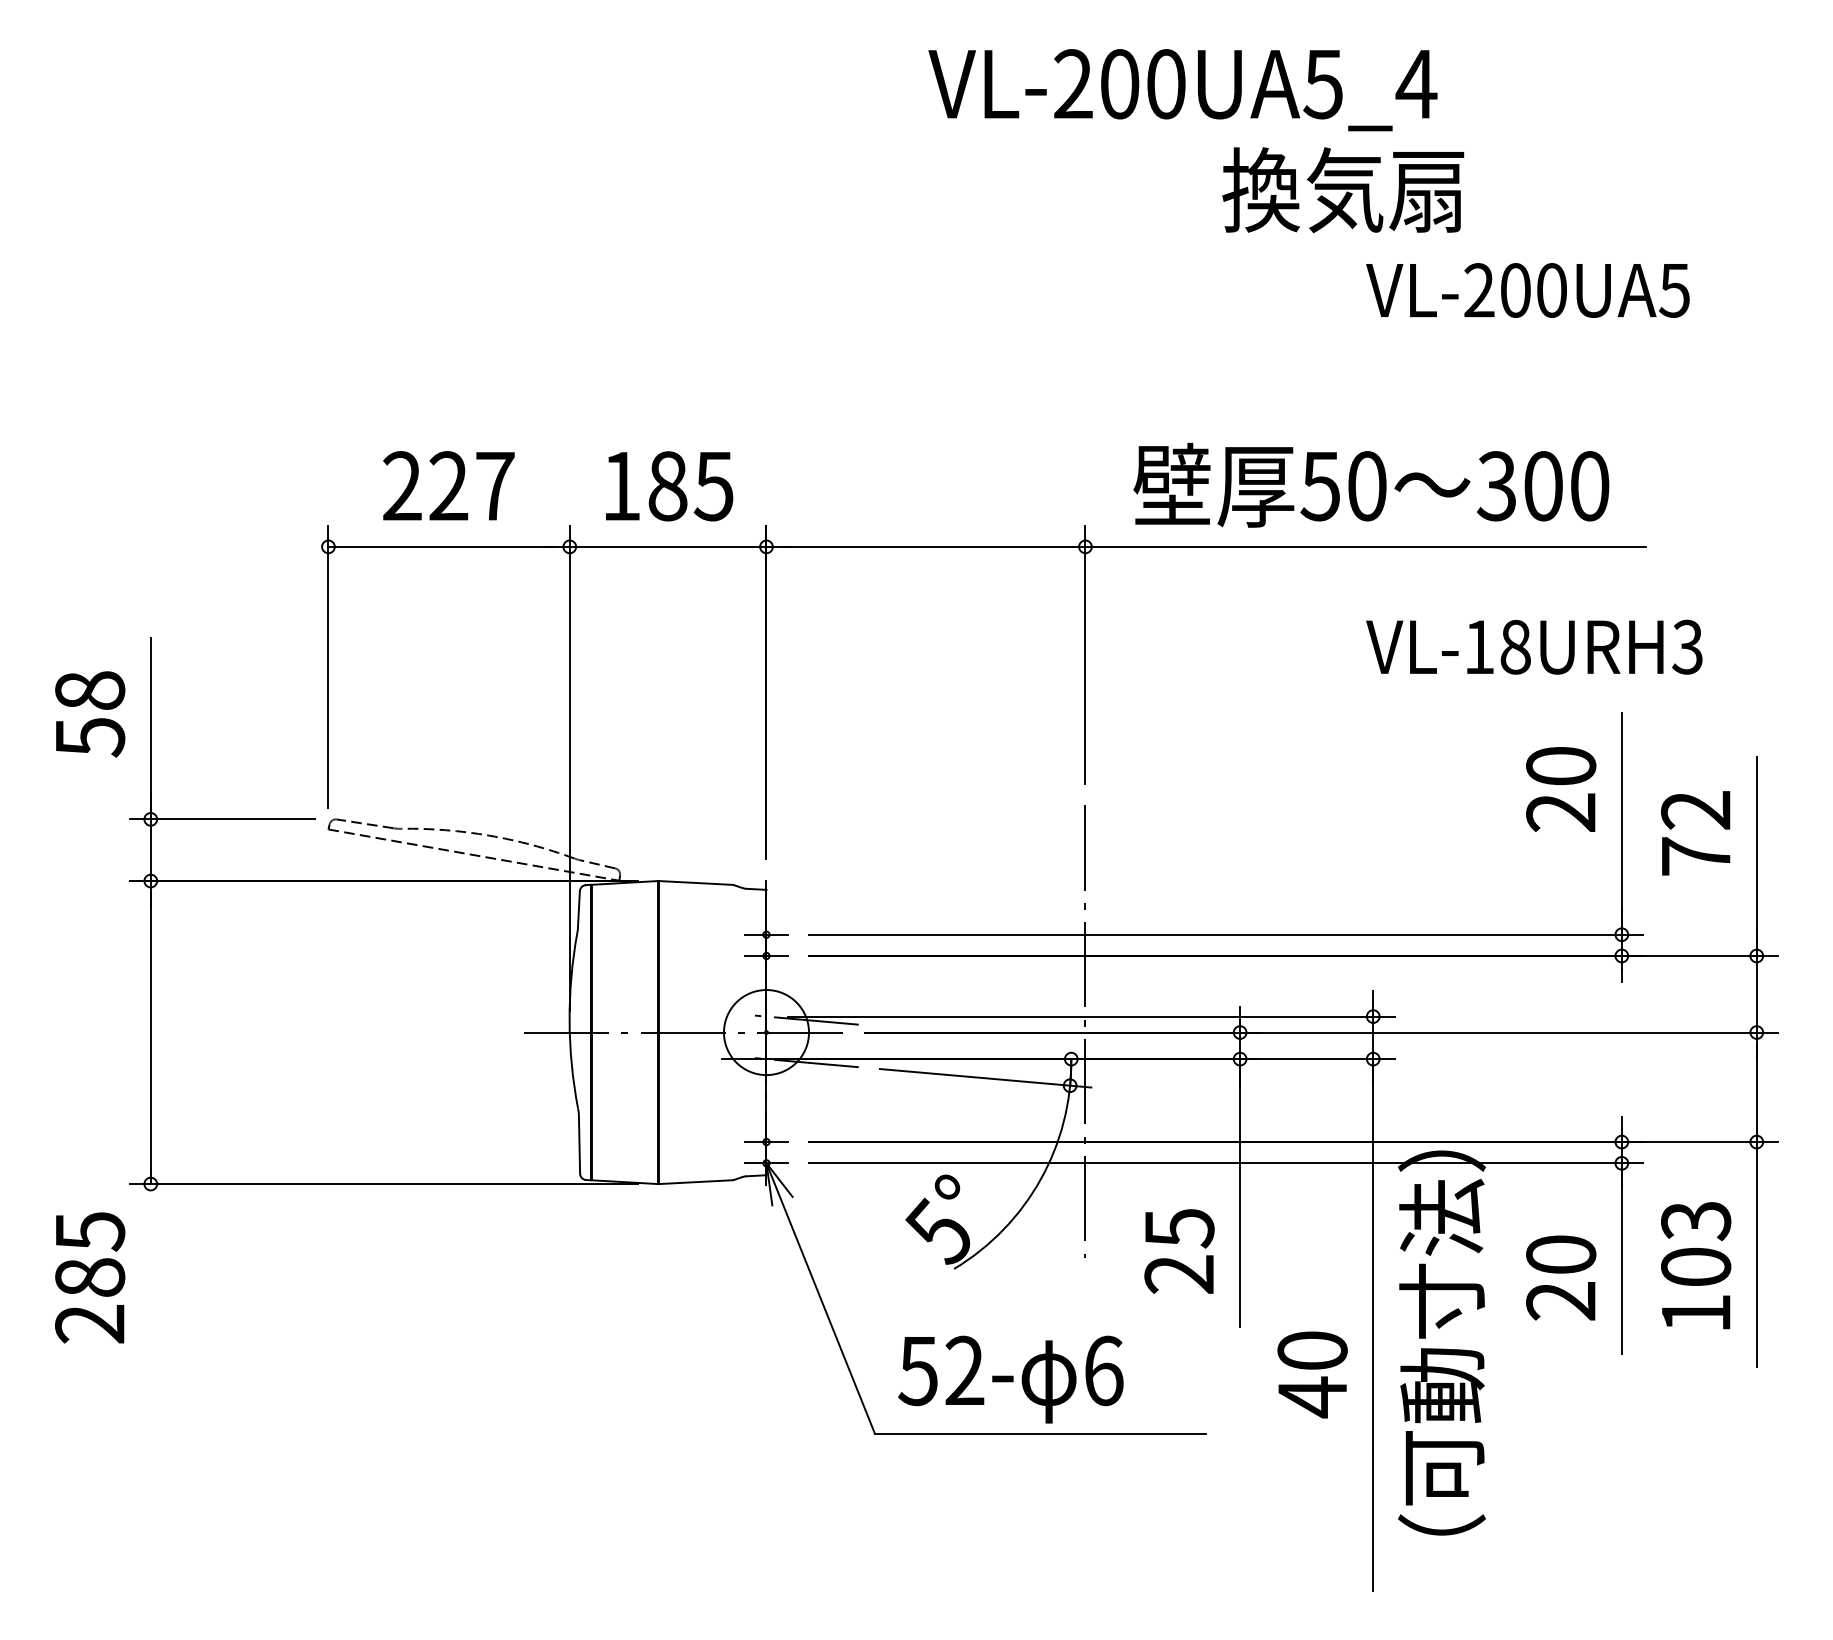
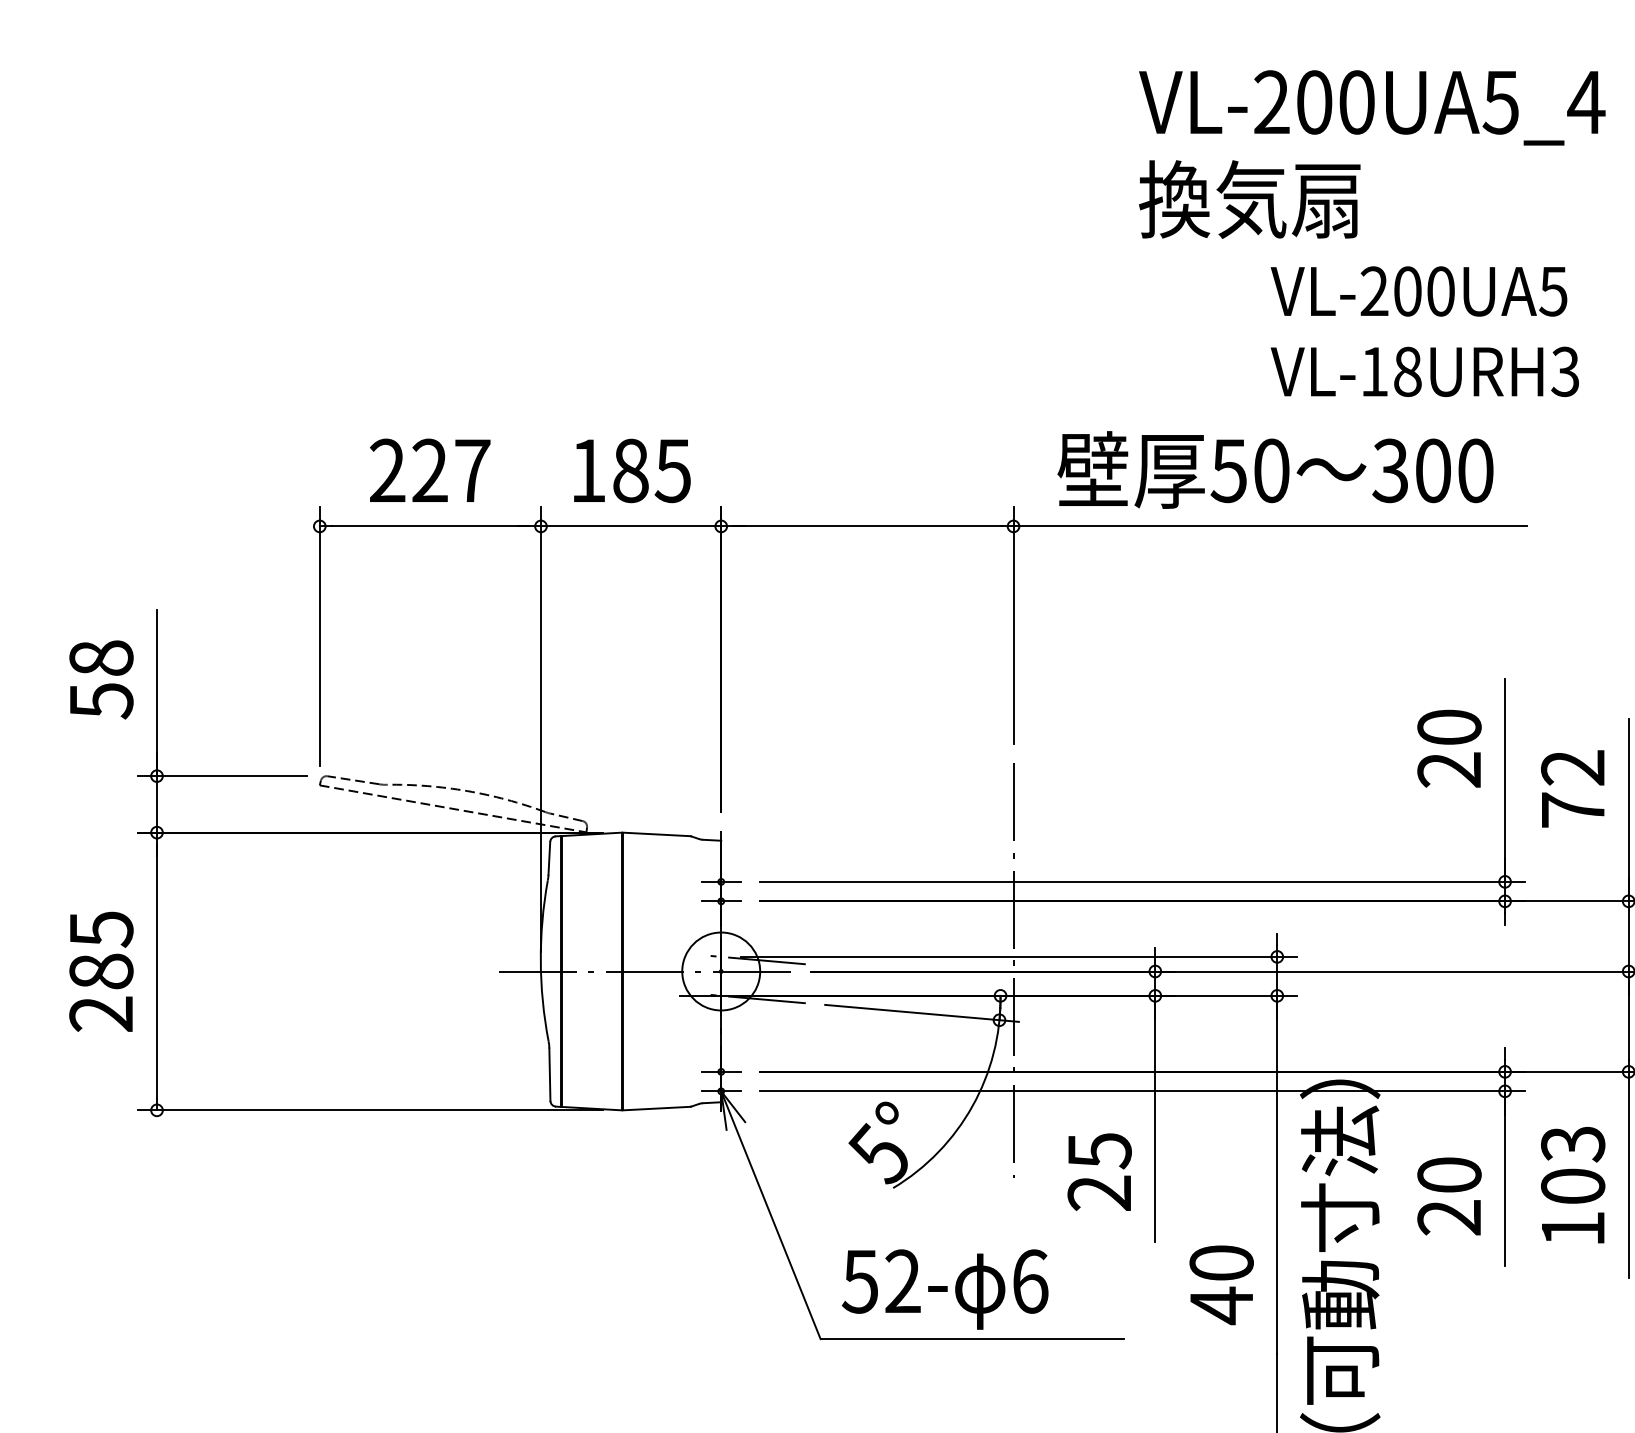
text: (1182, 90) -> (1371, 108), moved
text: (1534, 646) -> (1425, 371), moved
text: (90, 1277) -> (101, 971), moved

